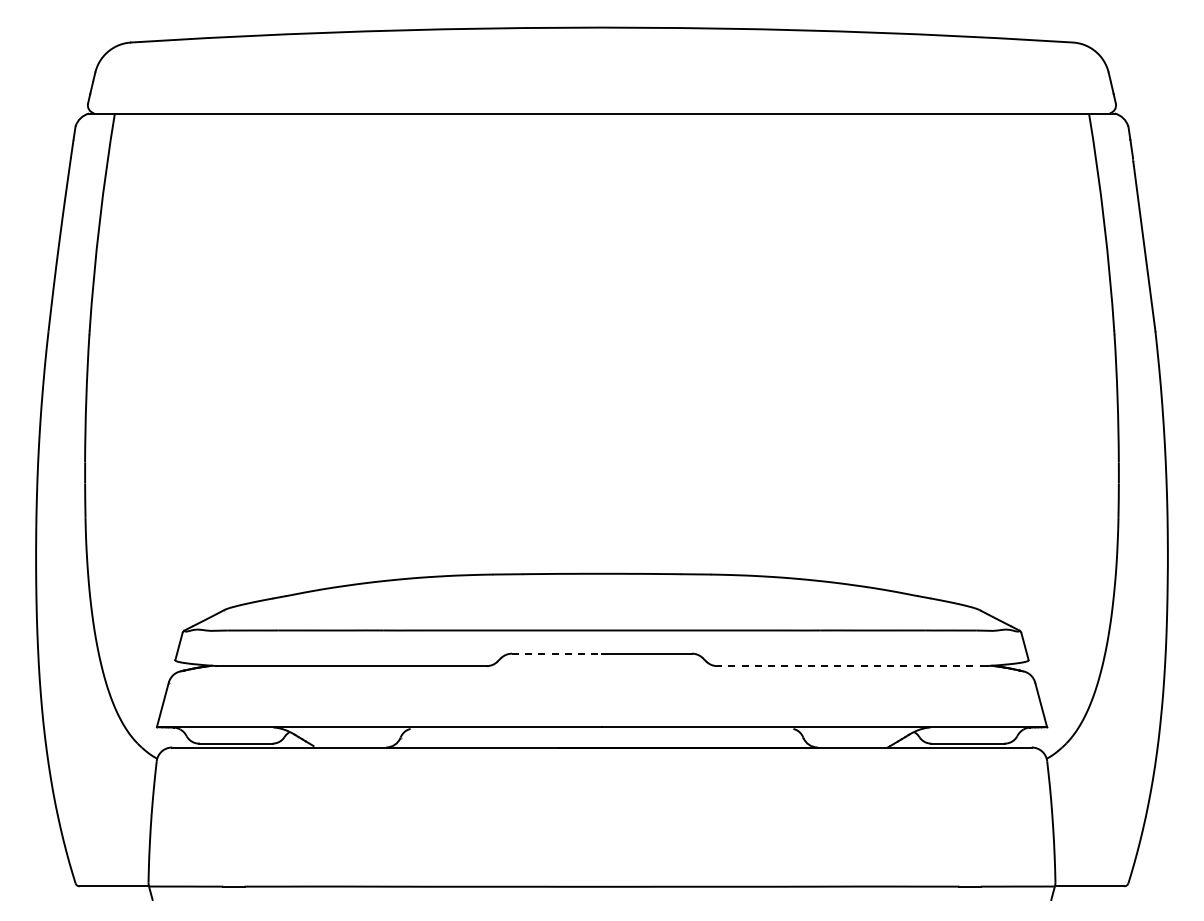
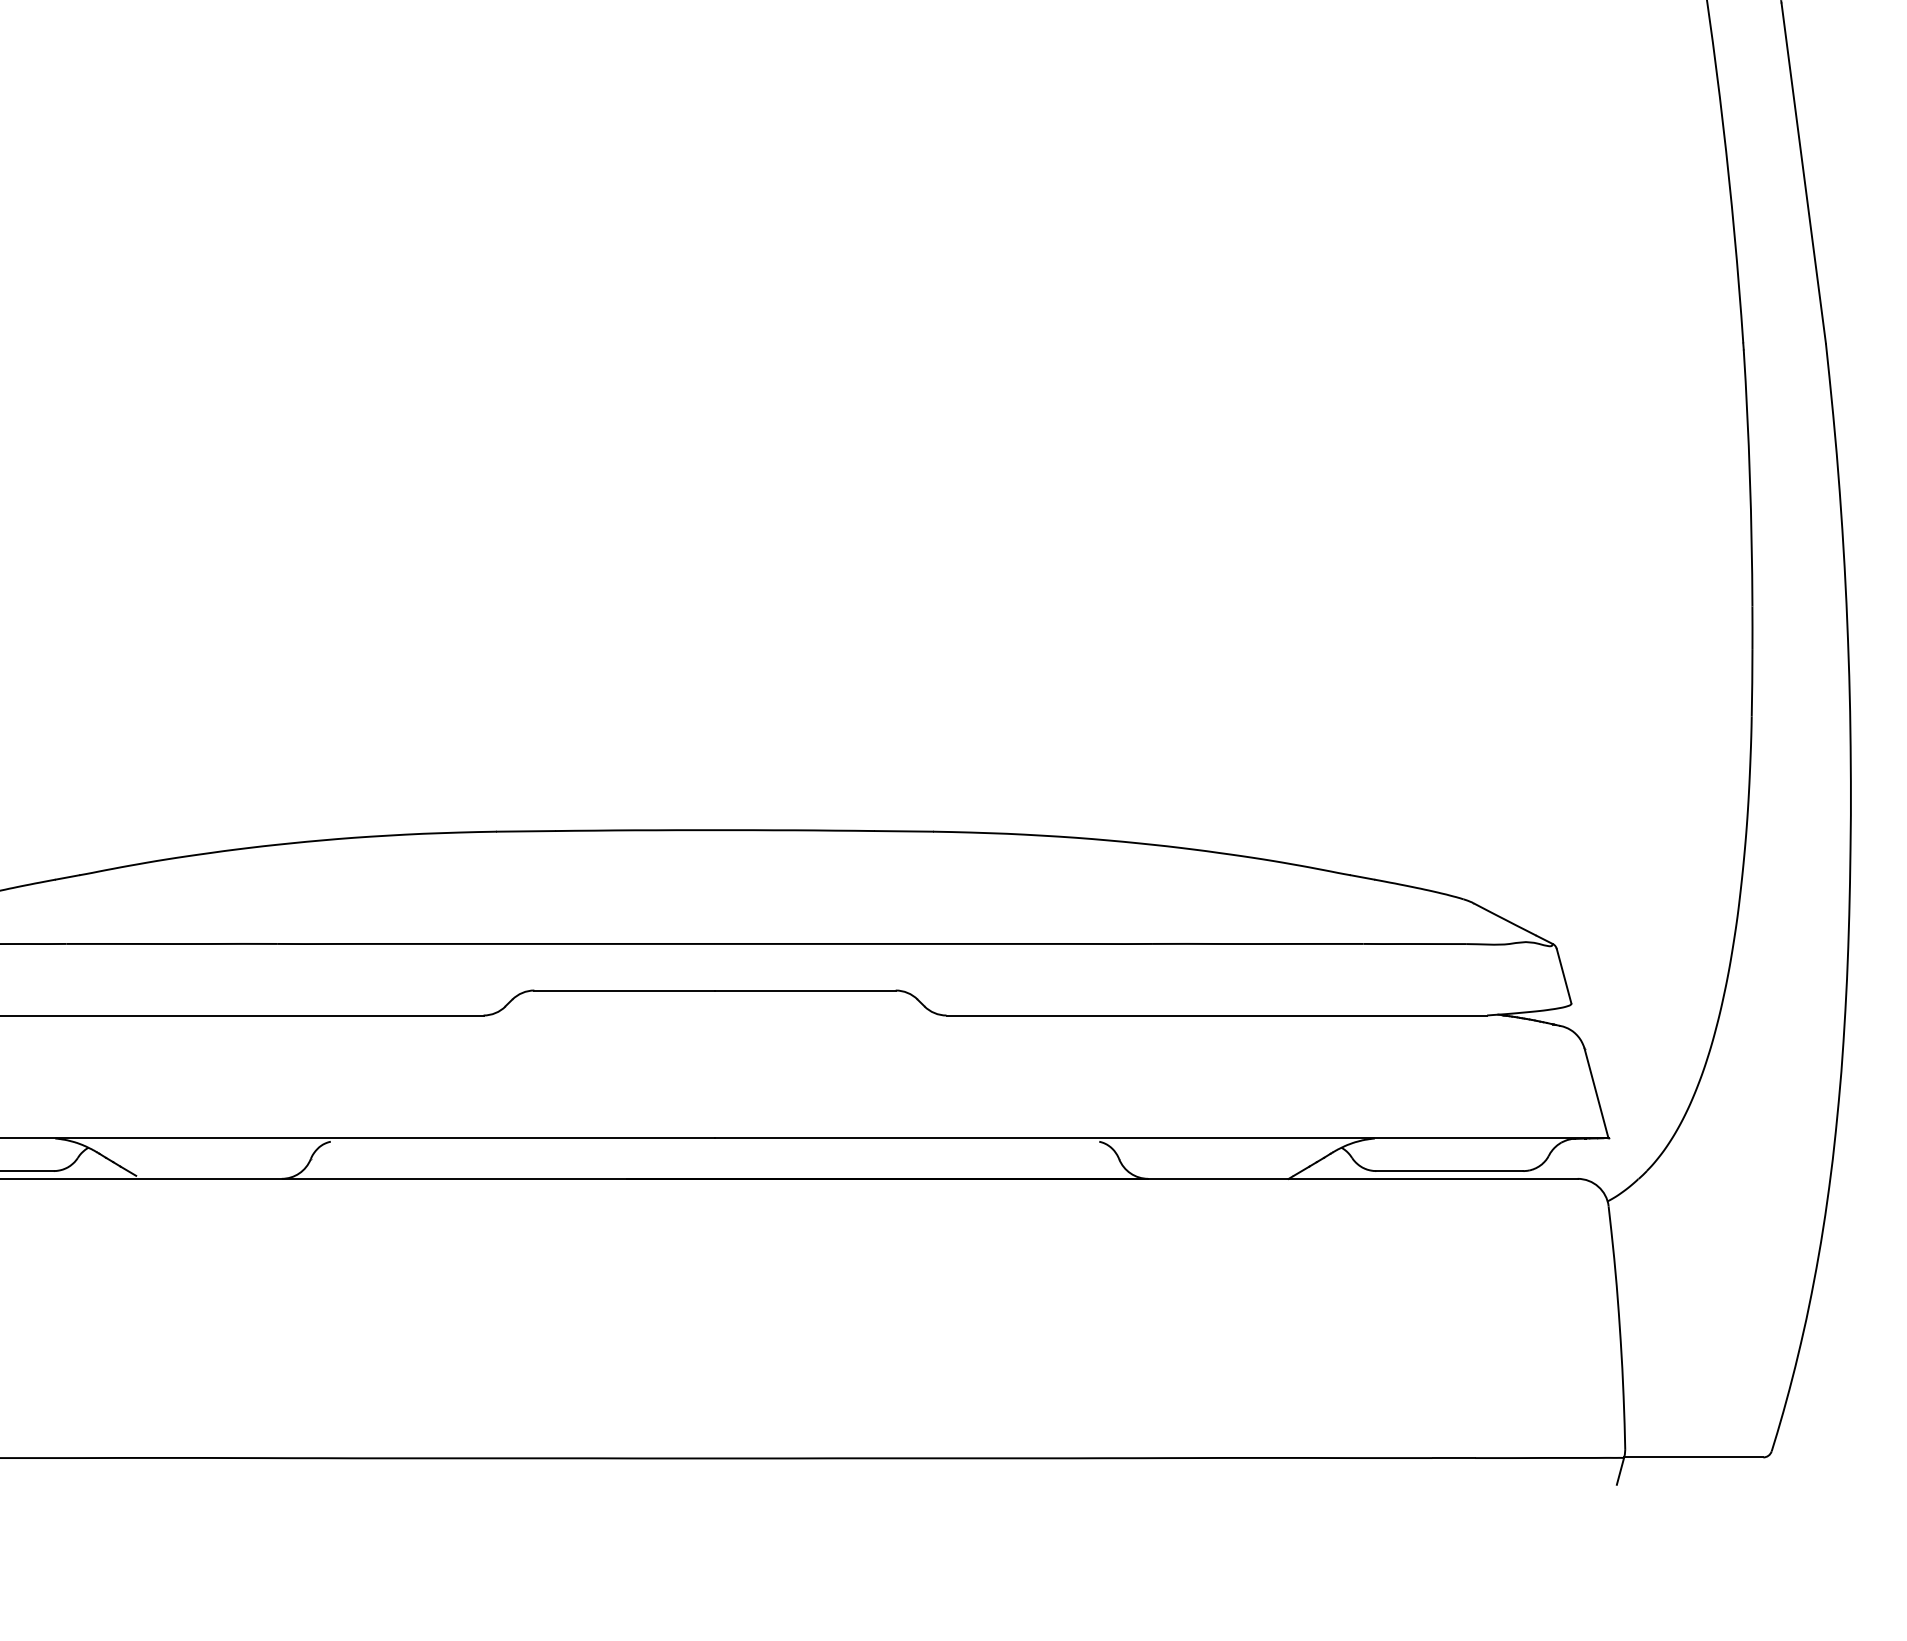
line: (556, 653) -> (623, 990), dashed -> solid
line: (851, 666) -> (1215, 1016), dashed -> solid

